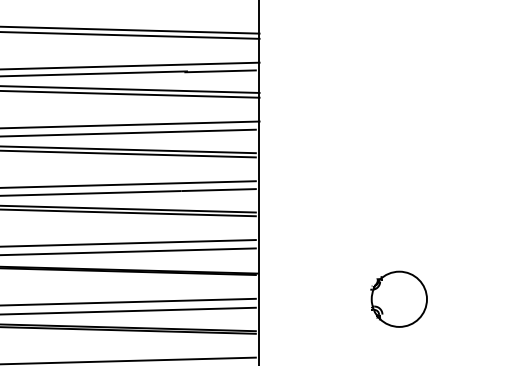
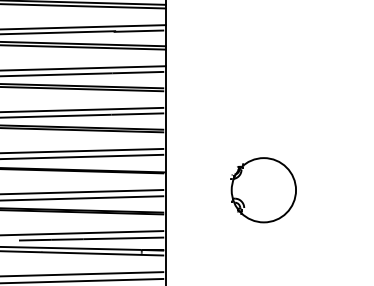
part: (399, 299) -> (263, 190), size x1.67

